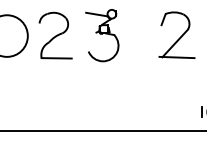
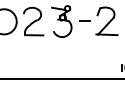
line: (139, 33) -> (84, 20), added

